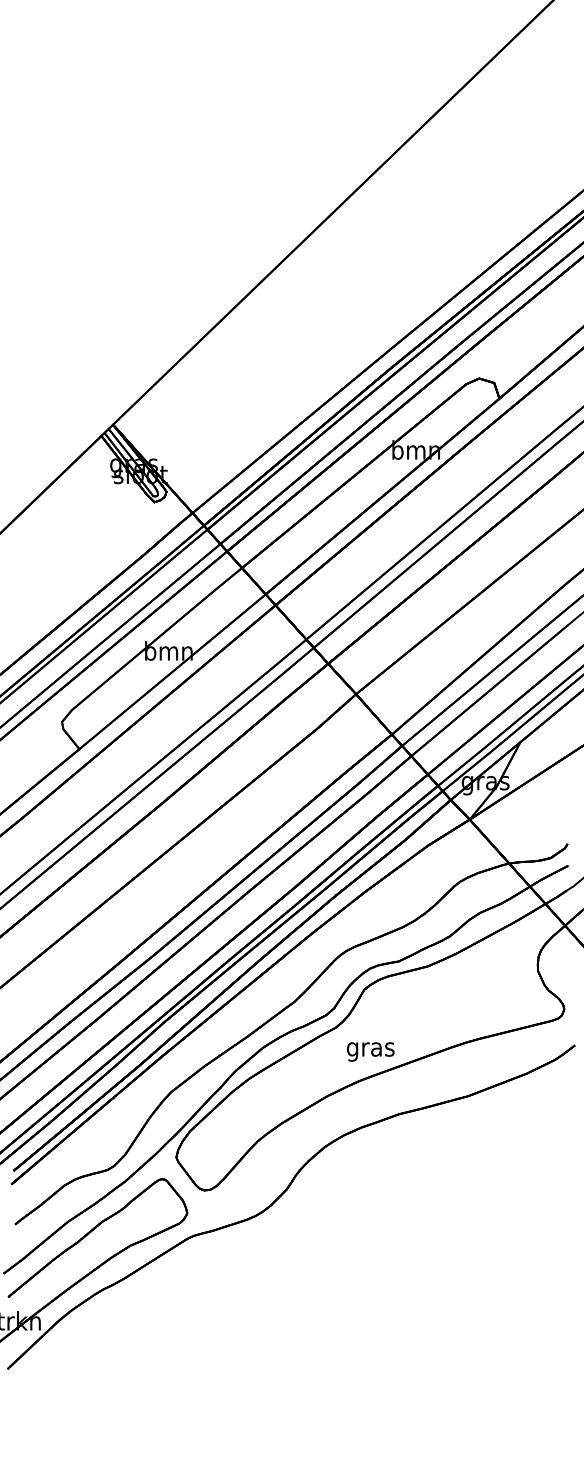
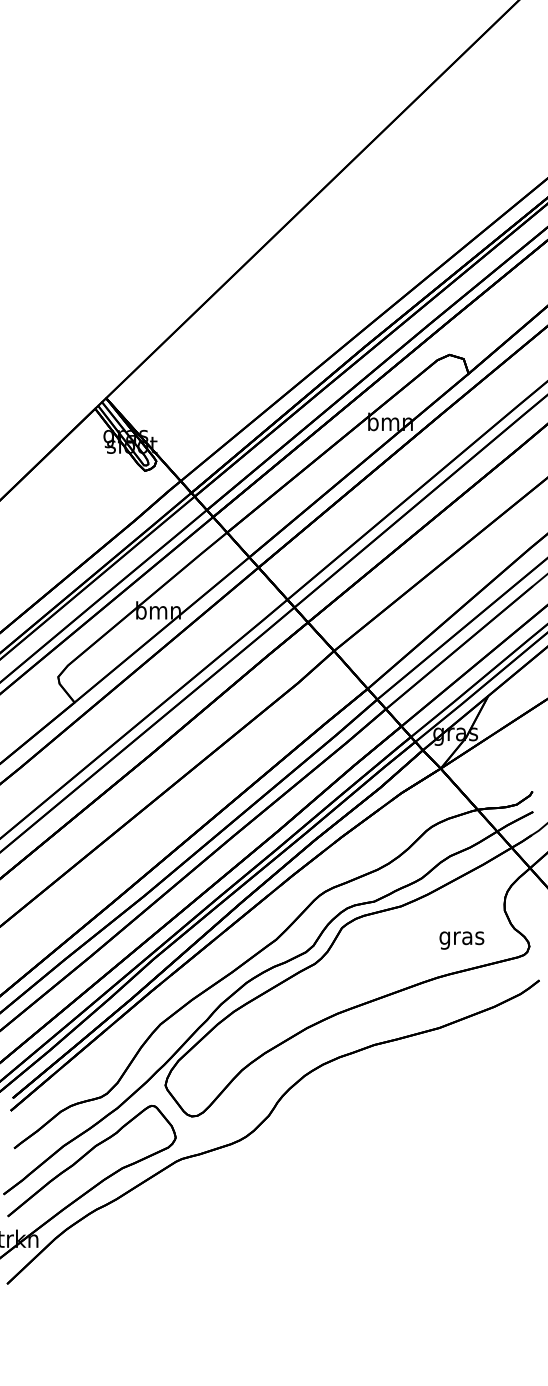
text: (370, 1051) -> (461, 940), moved

